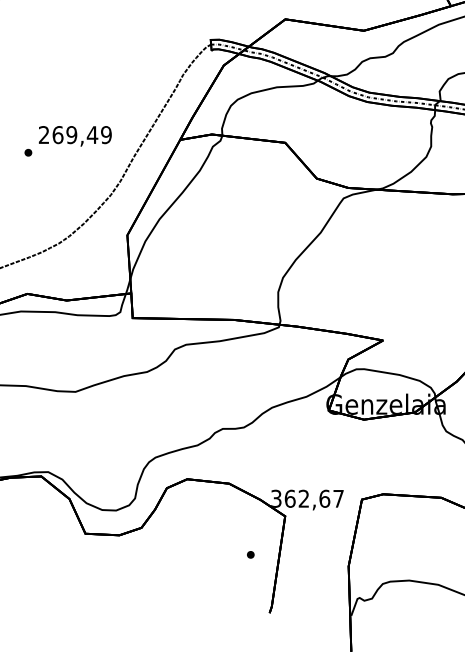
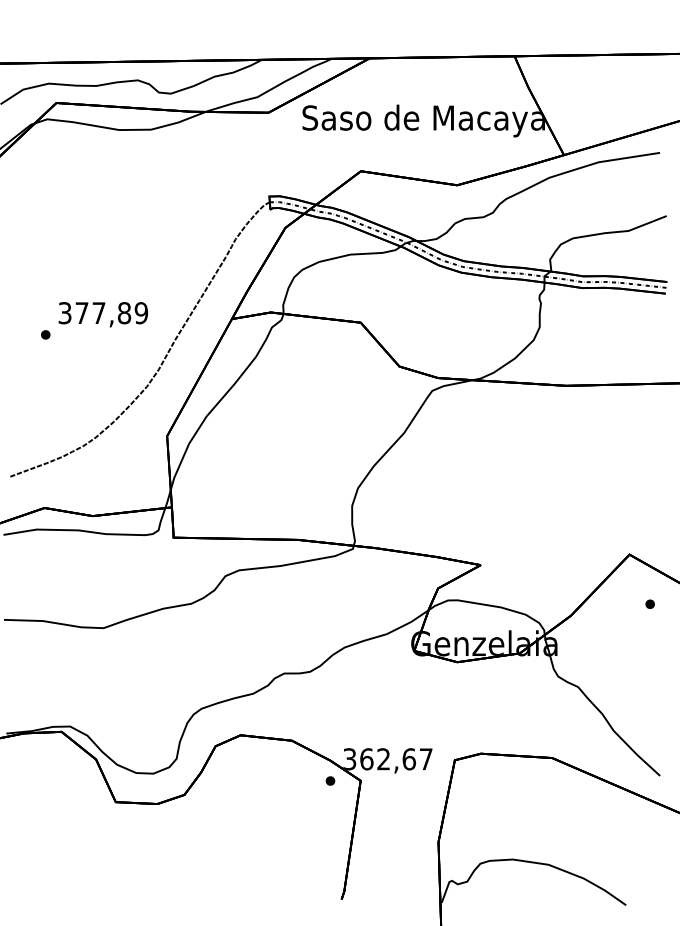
text: (68, 135) -> (94, 313), 269,49 -> 377,89
part: (250, 554) -> (330, 780), moved

